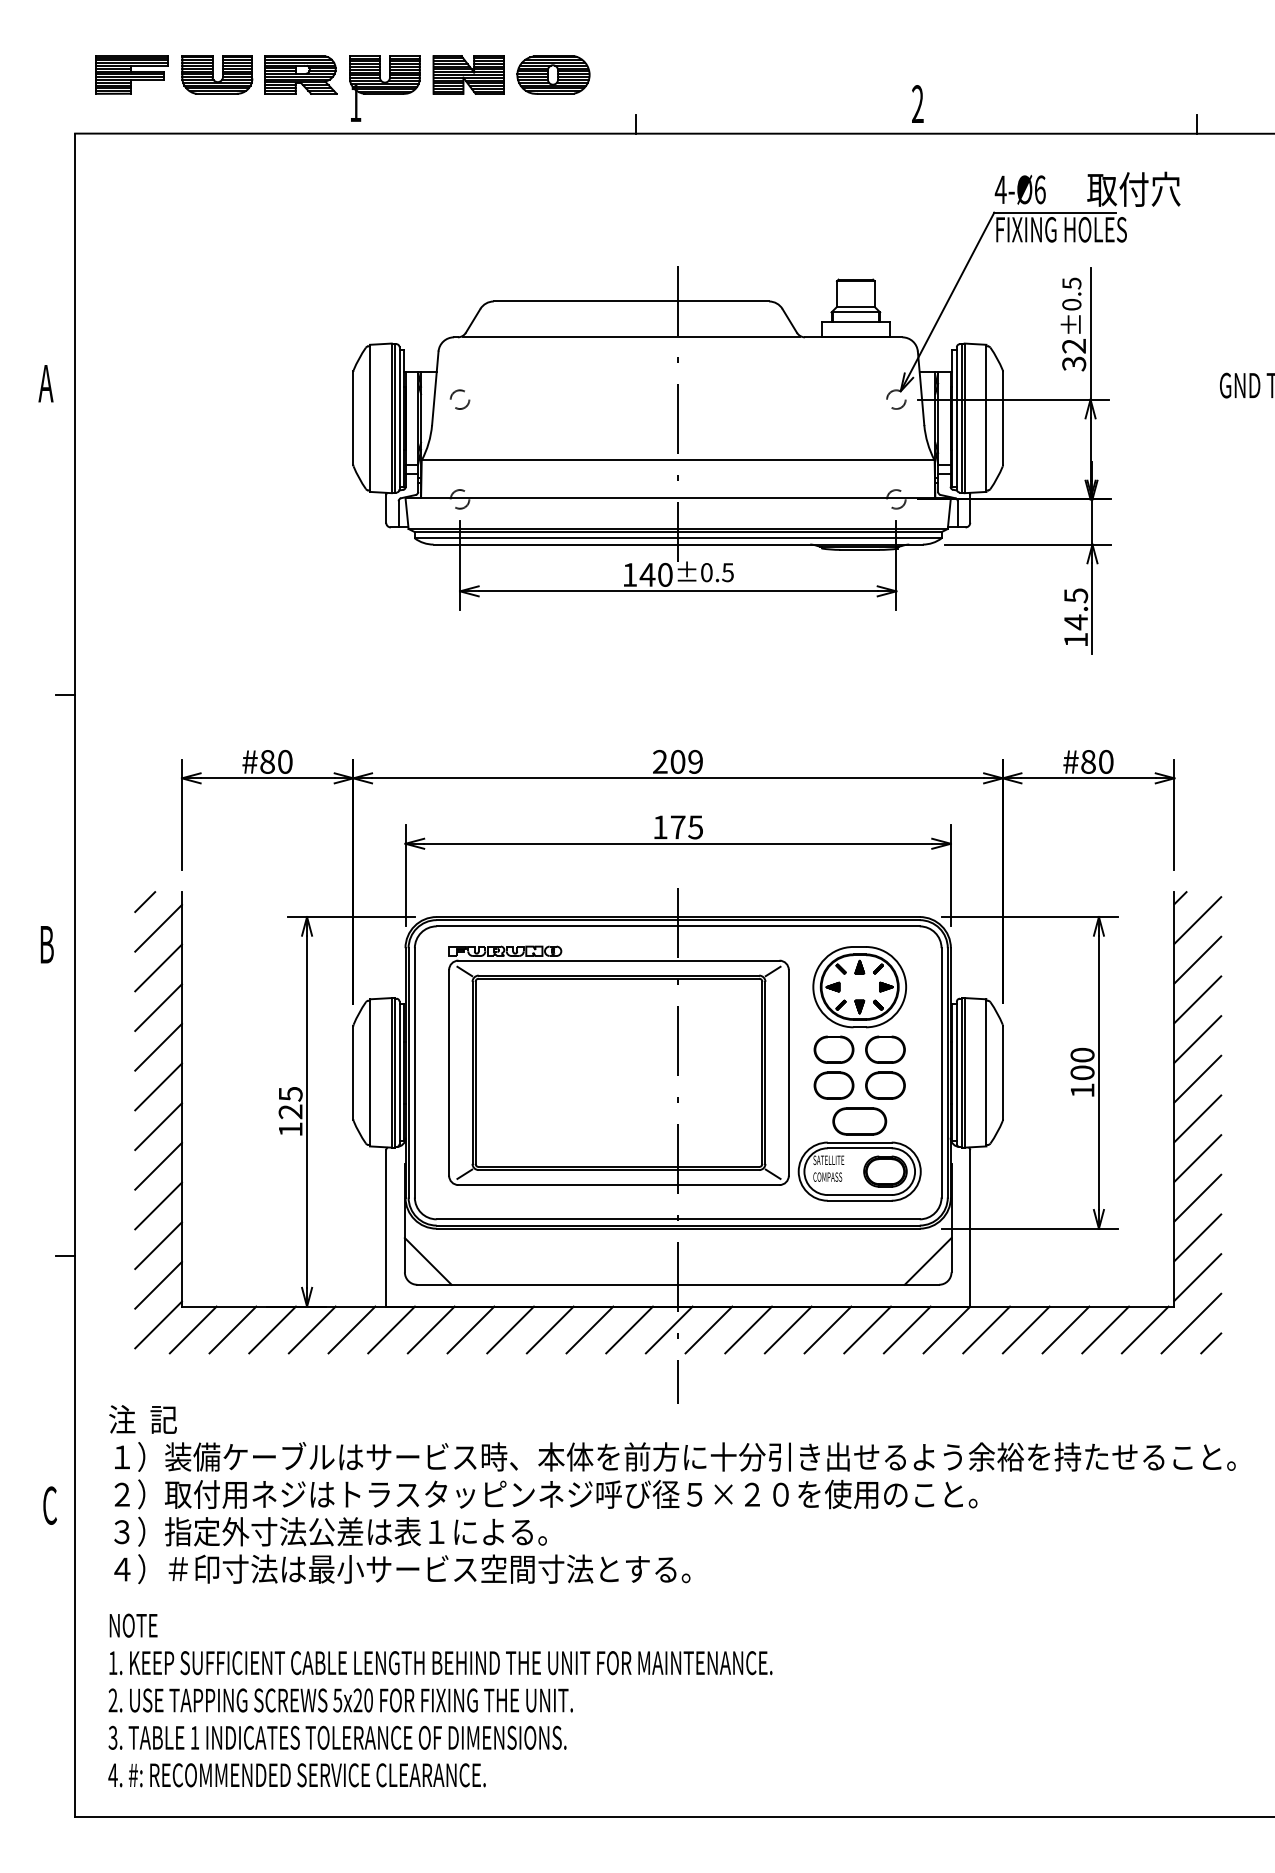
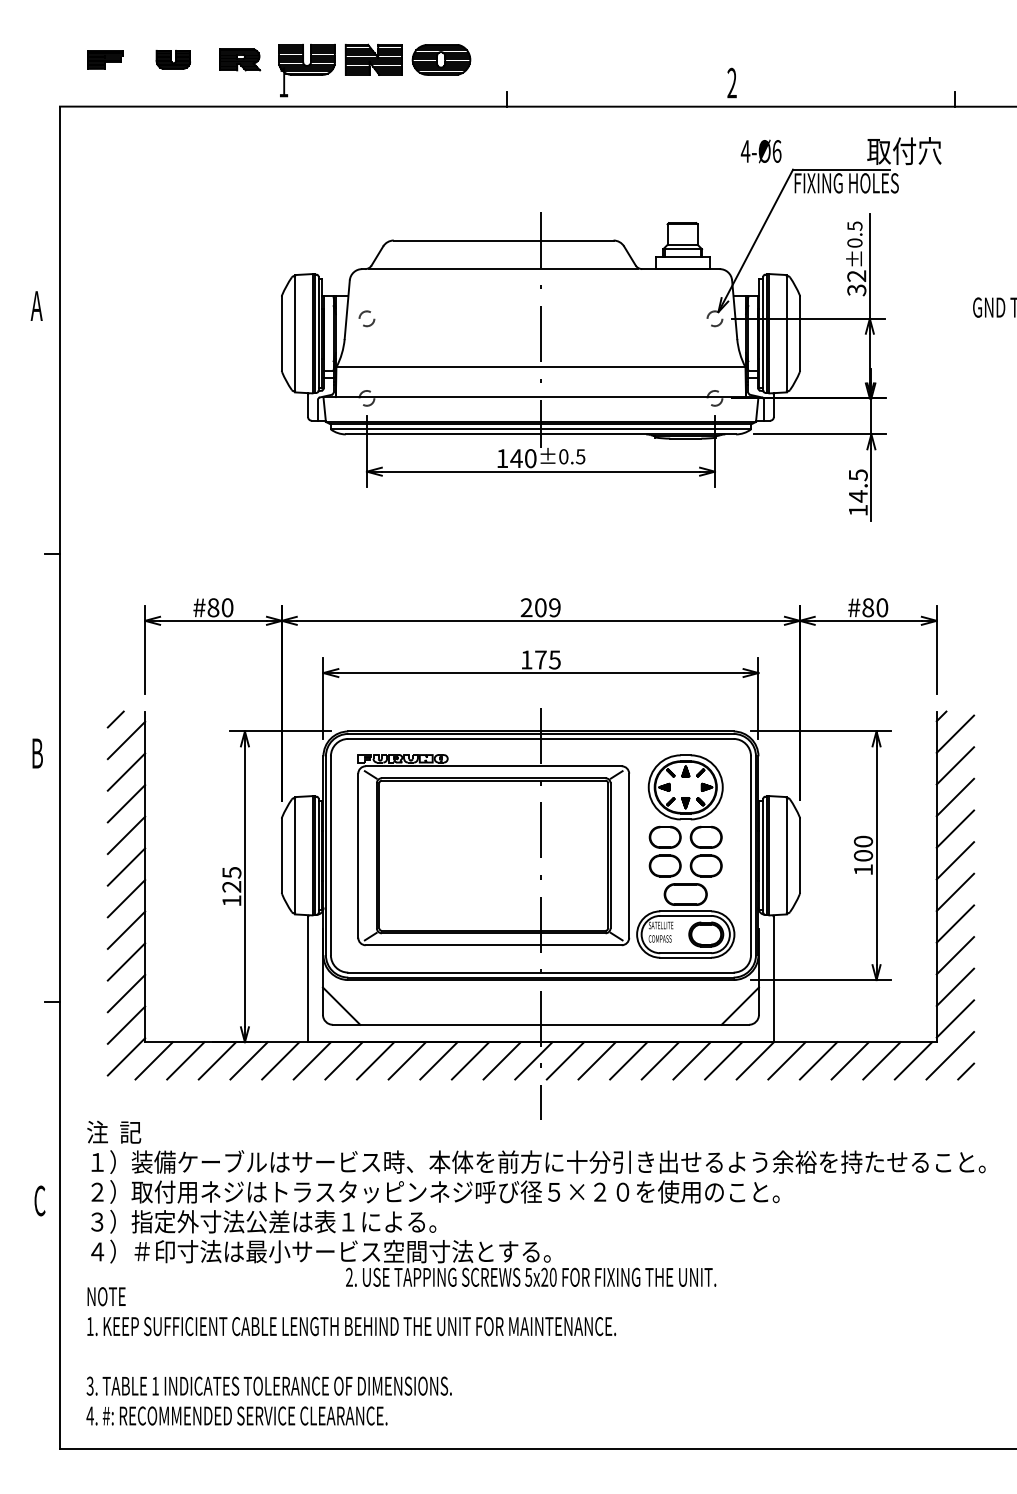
part: (131, 74) -> (104, 59), size x0.6
part: (217, 74) -> (173, 59), size x0.6
part: (300, 74) -> (239, 59), size x0.7
text: (1019, 189) -> (760, 151), moved
text: (340, 1700) -> (530, 1277), moved

